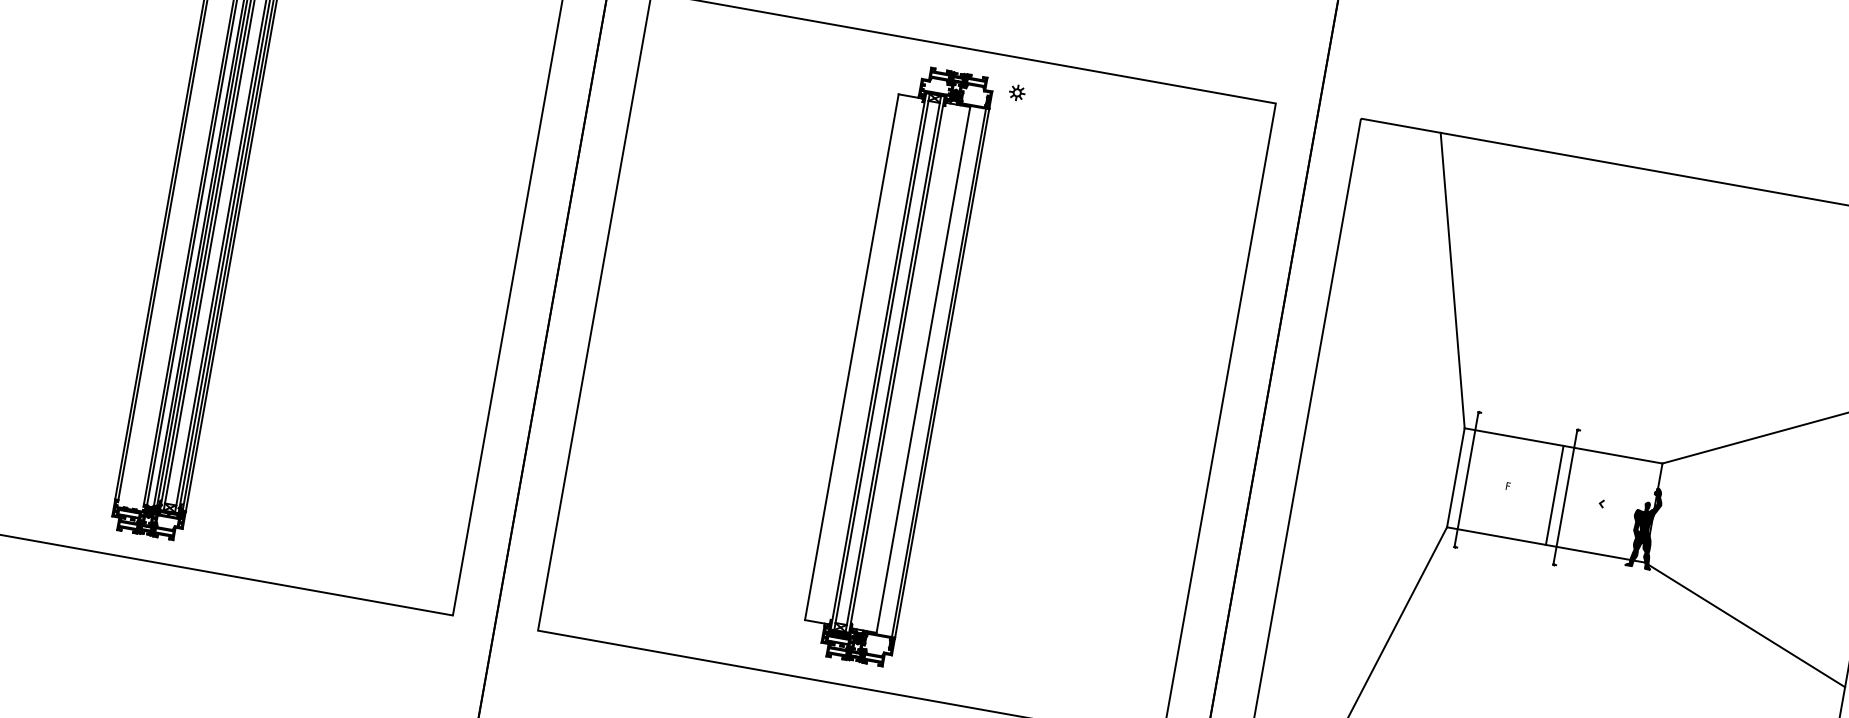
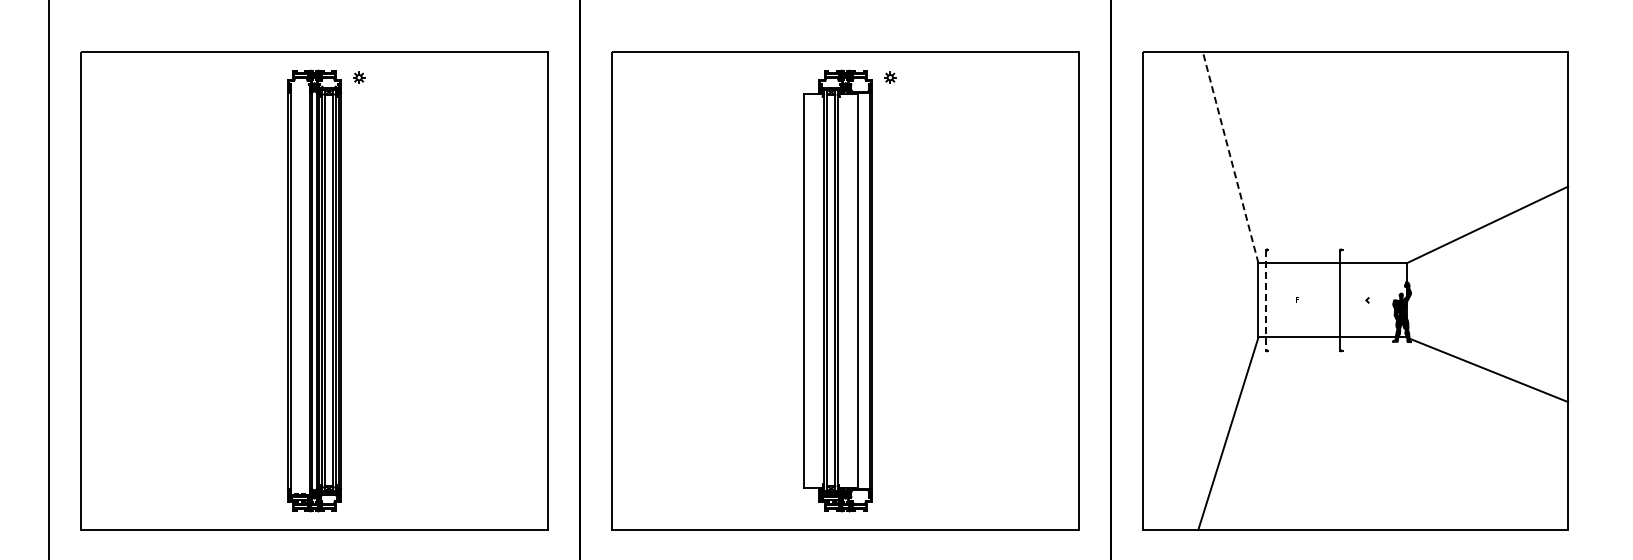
line: (1452, 280) -> (1230, 157), solid -> dashed
line: (1466, 479) -> (1266, 300), solid -> dashed
line: (1554, 495) -> (1332, 300), removed

